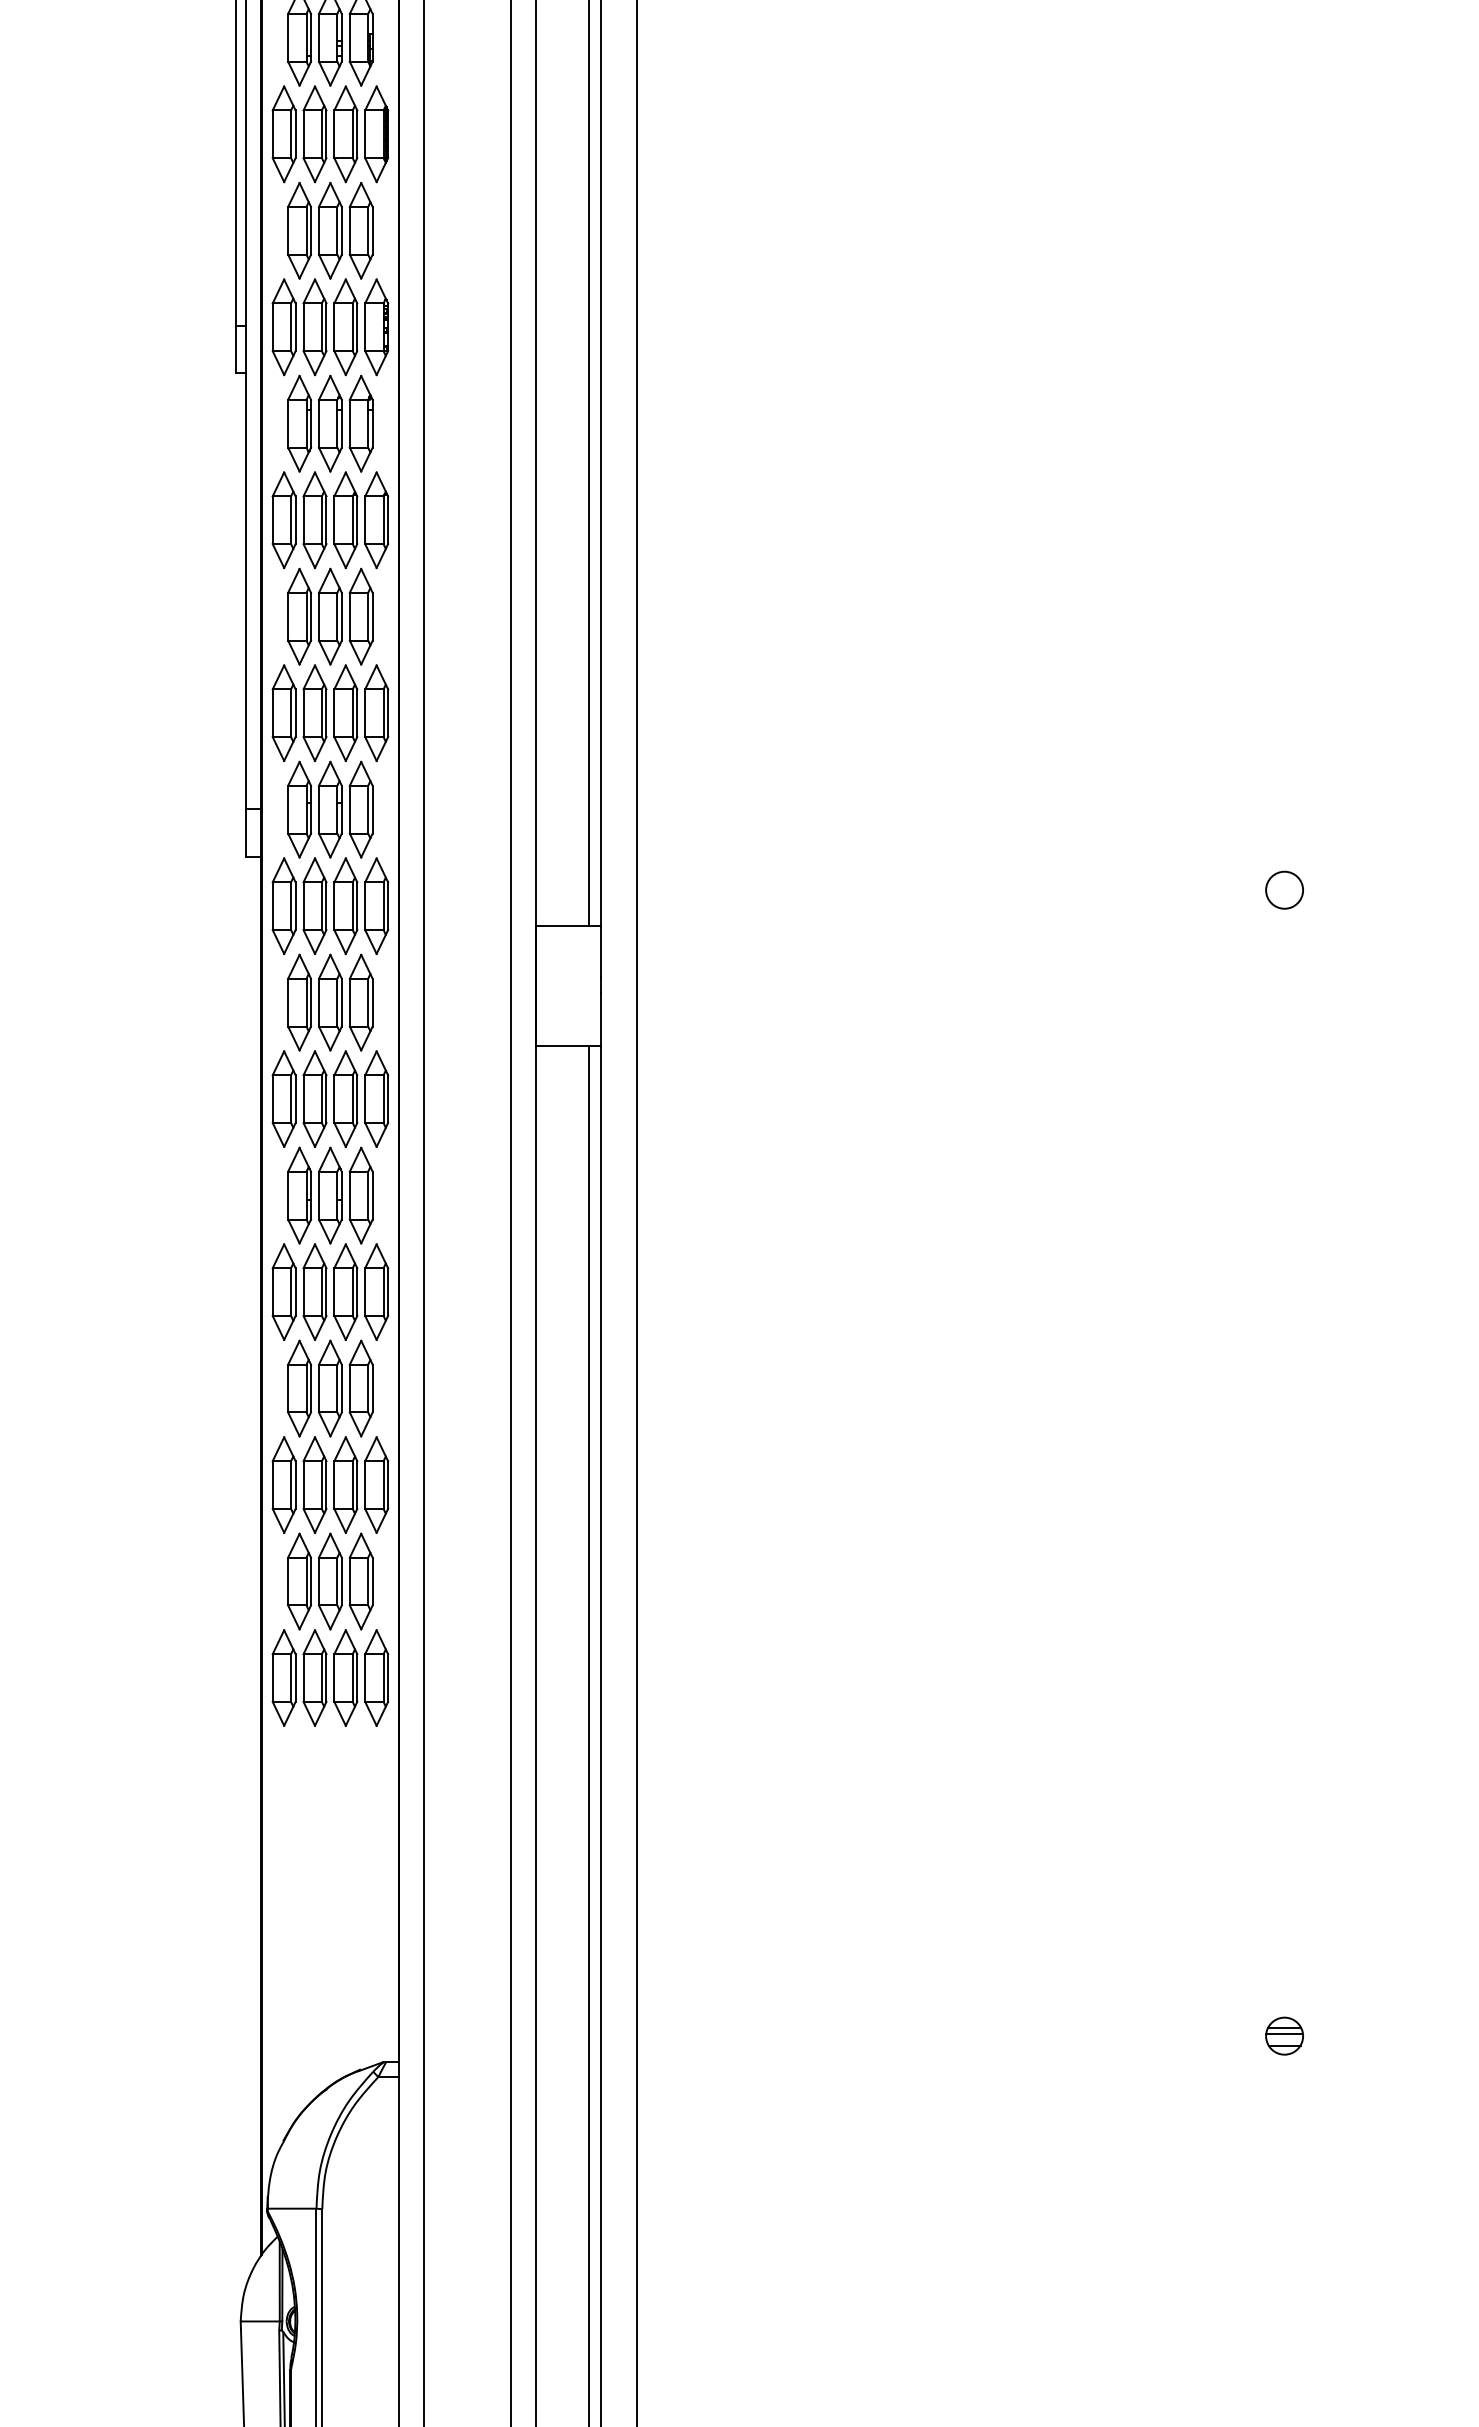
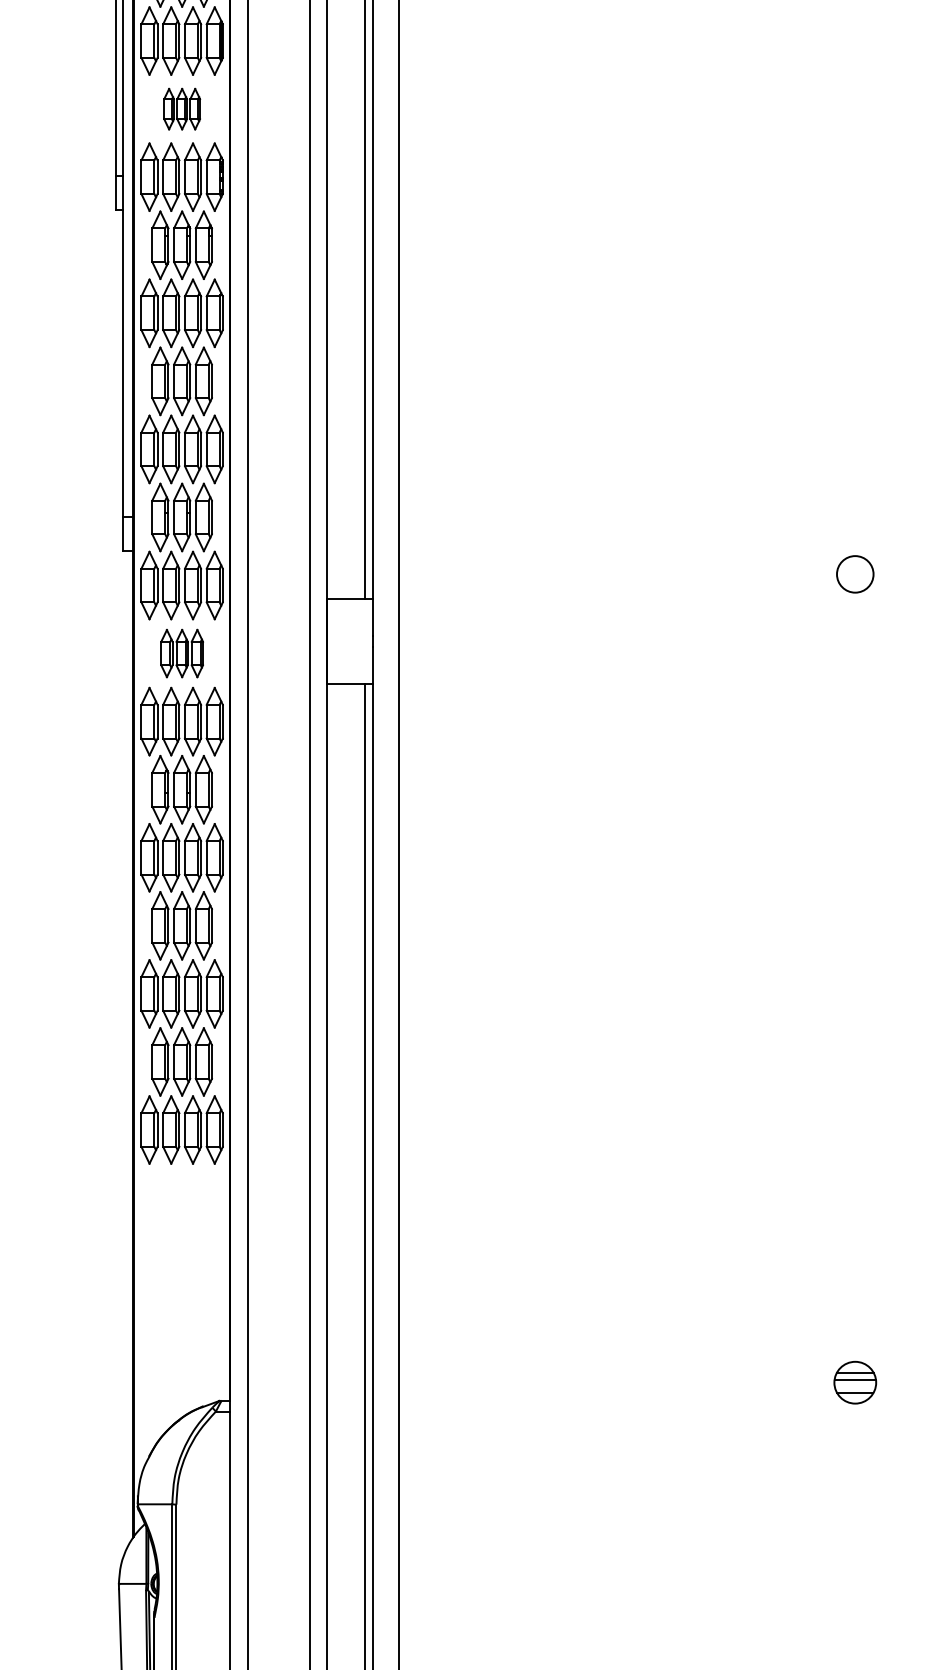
part: (330, 230) -> (182, 108), size x0.6
circle: (1284, 889) -> (855, 573), size x1.4
part: (330, 1002) -> (182, 653), size x0.7
part: (1284, 2035) -> (855, 1382), size x1.6

